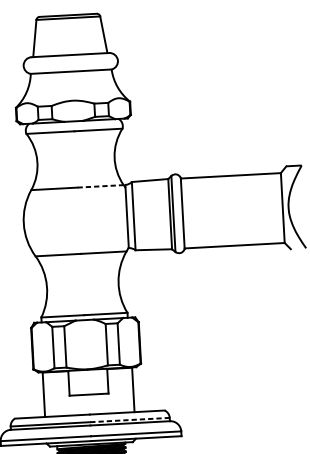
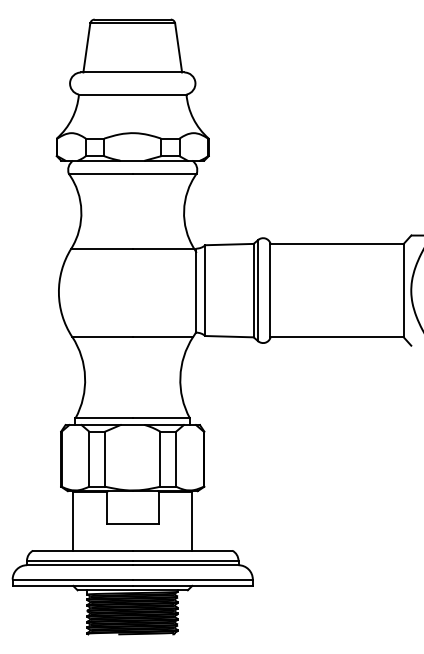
line: (100, 186) -> (163, 248), dashed -> solid
line: (129, 419) -> (185, 560), dashed -> solid

